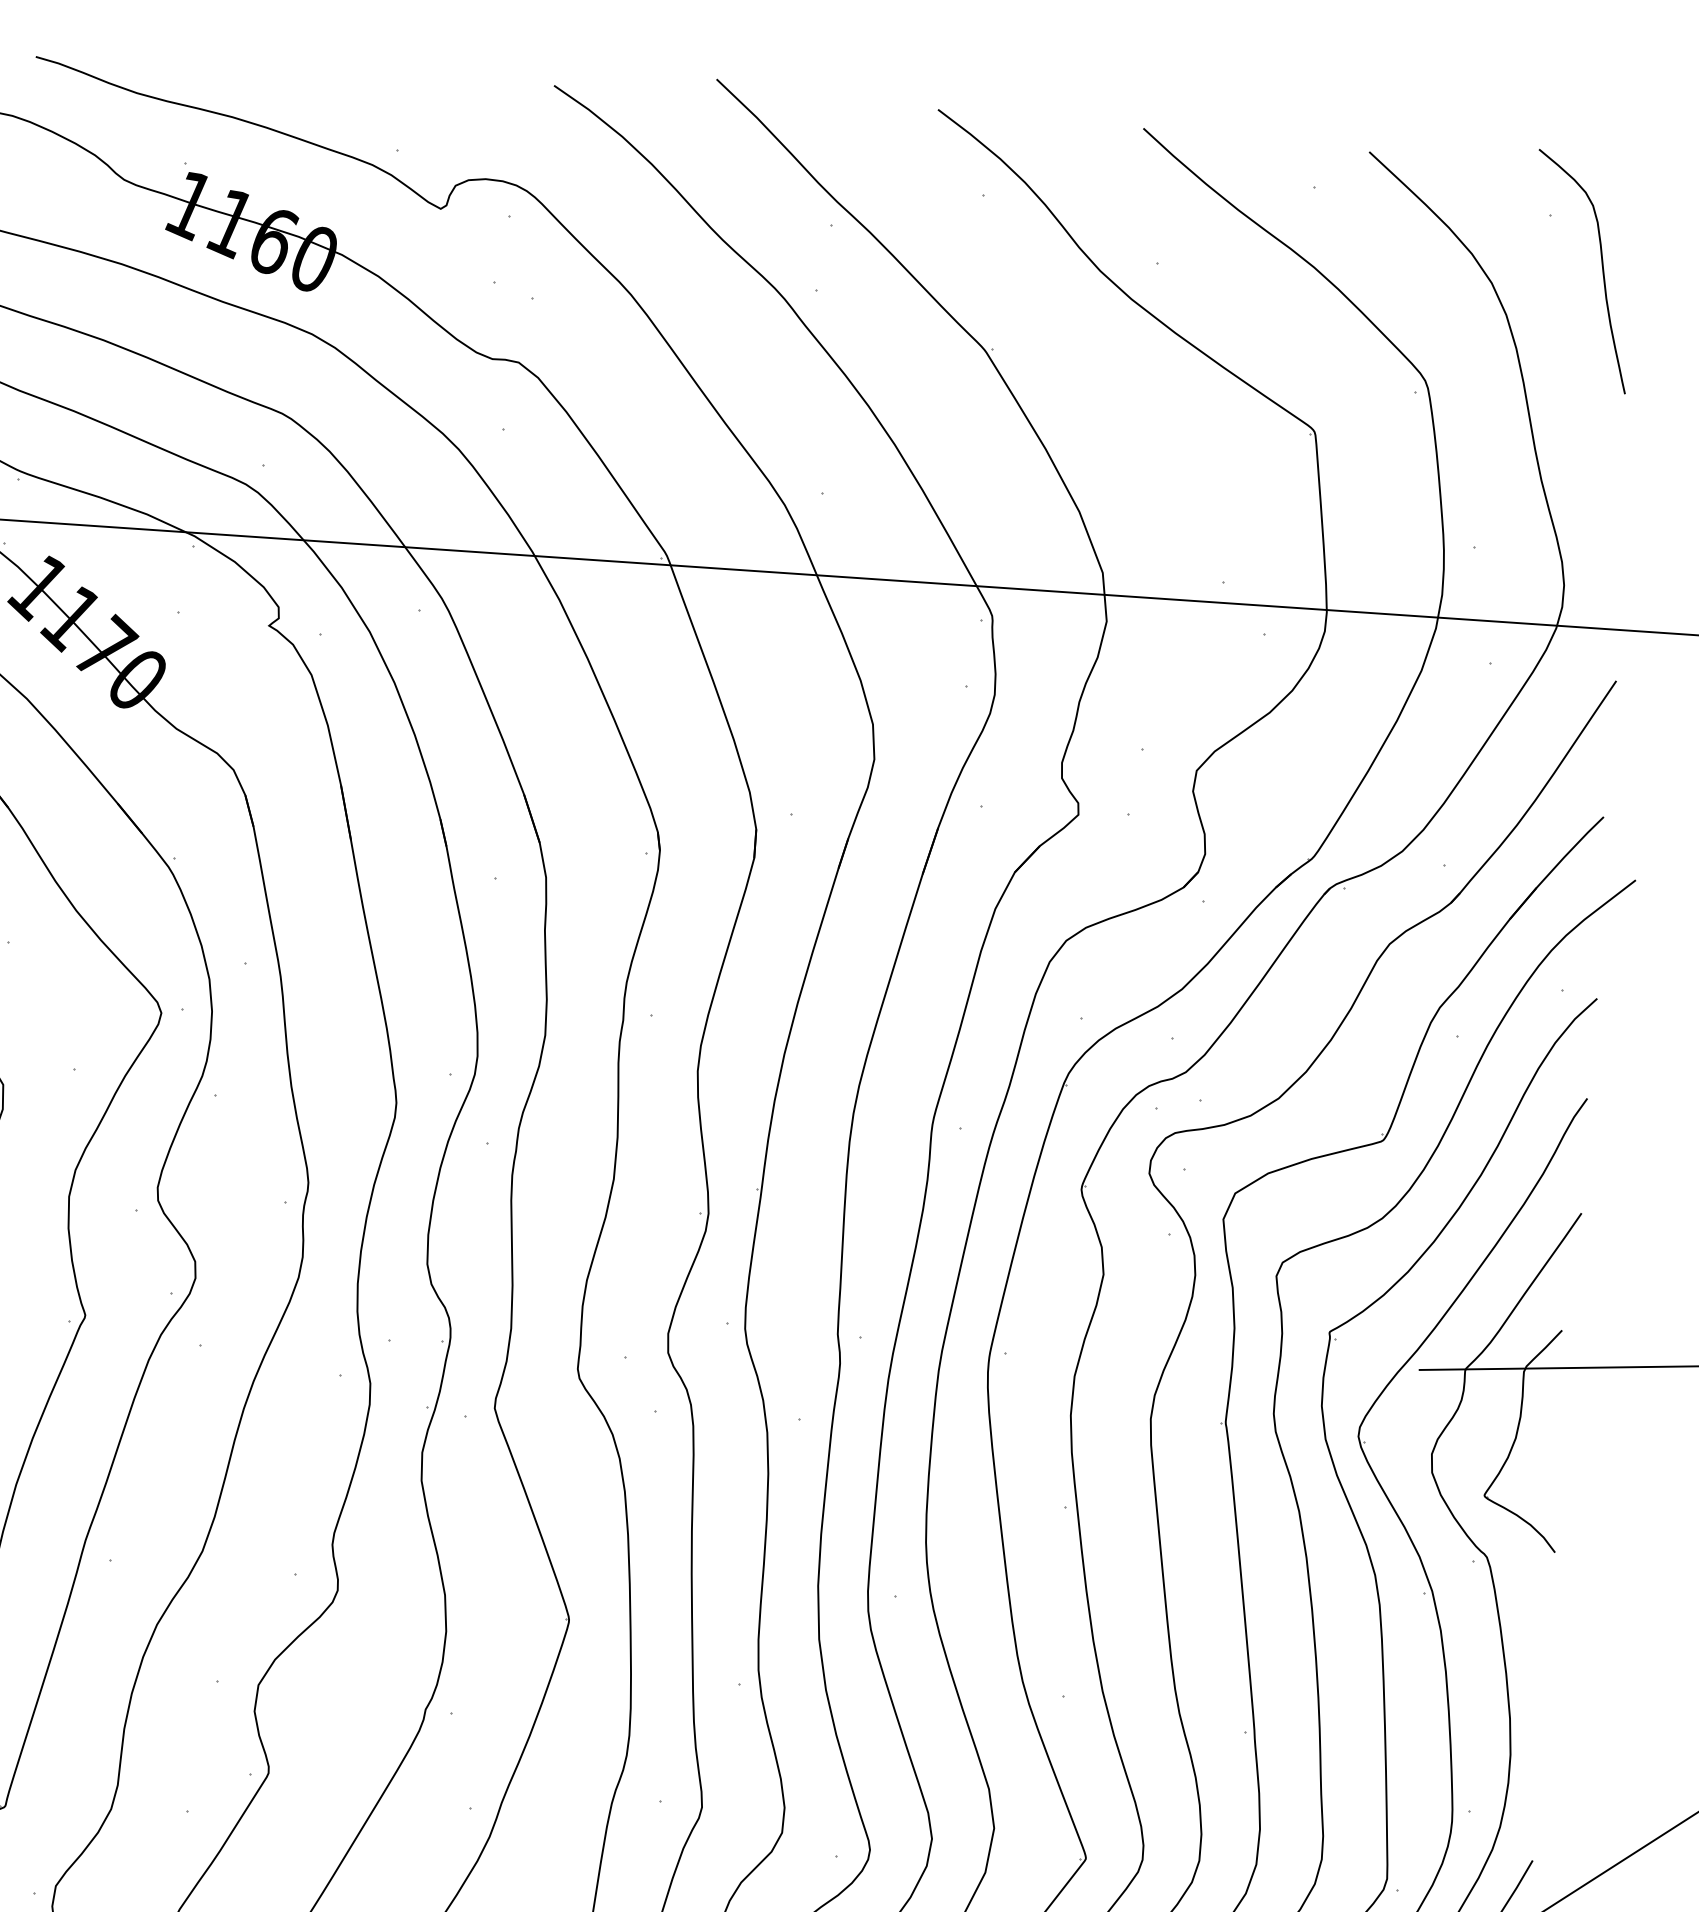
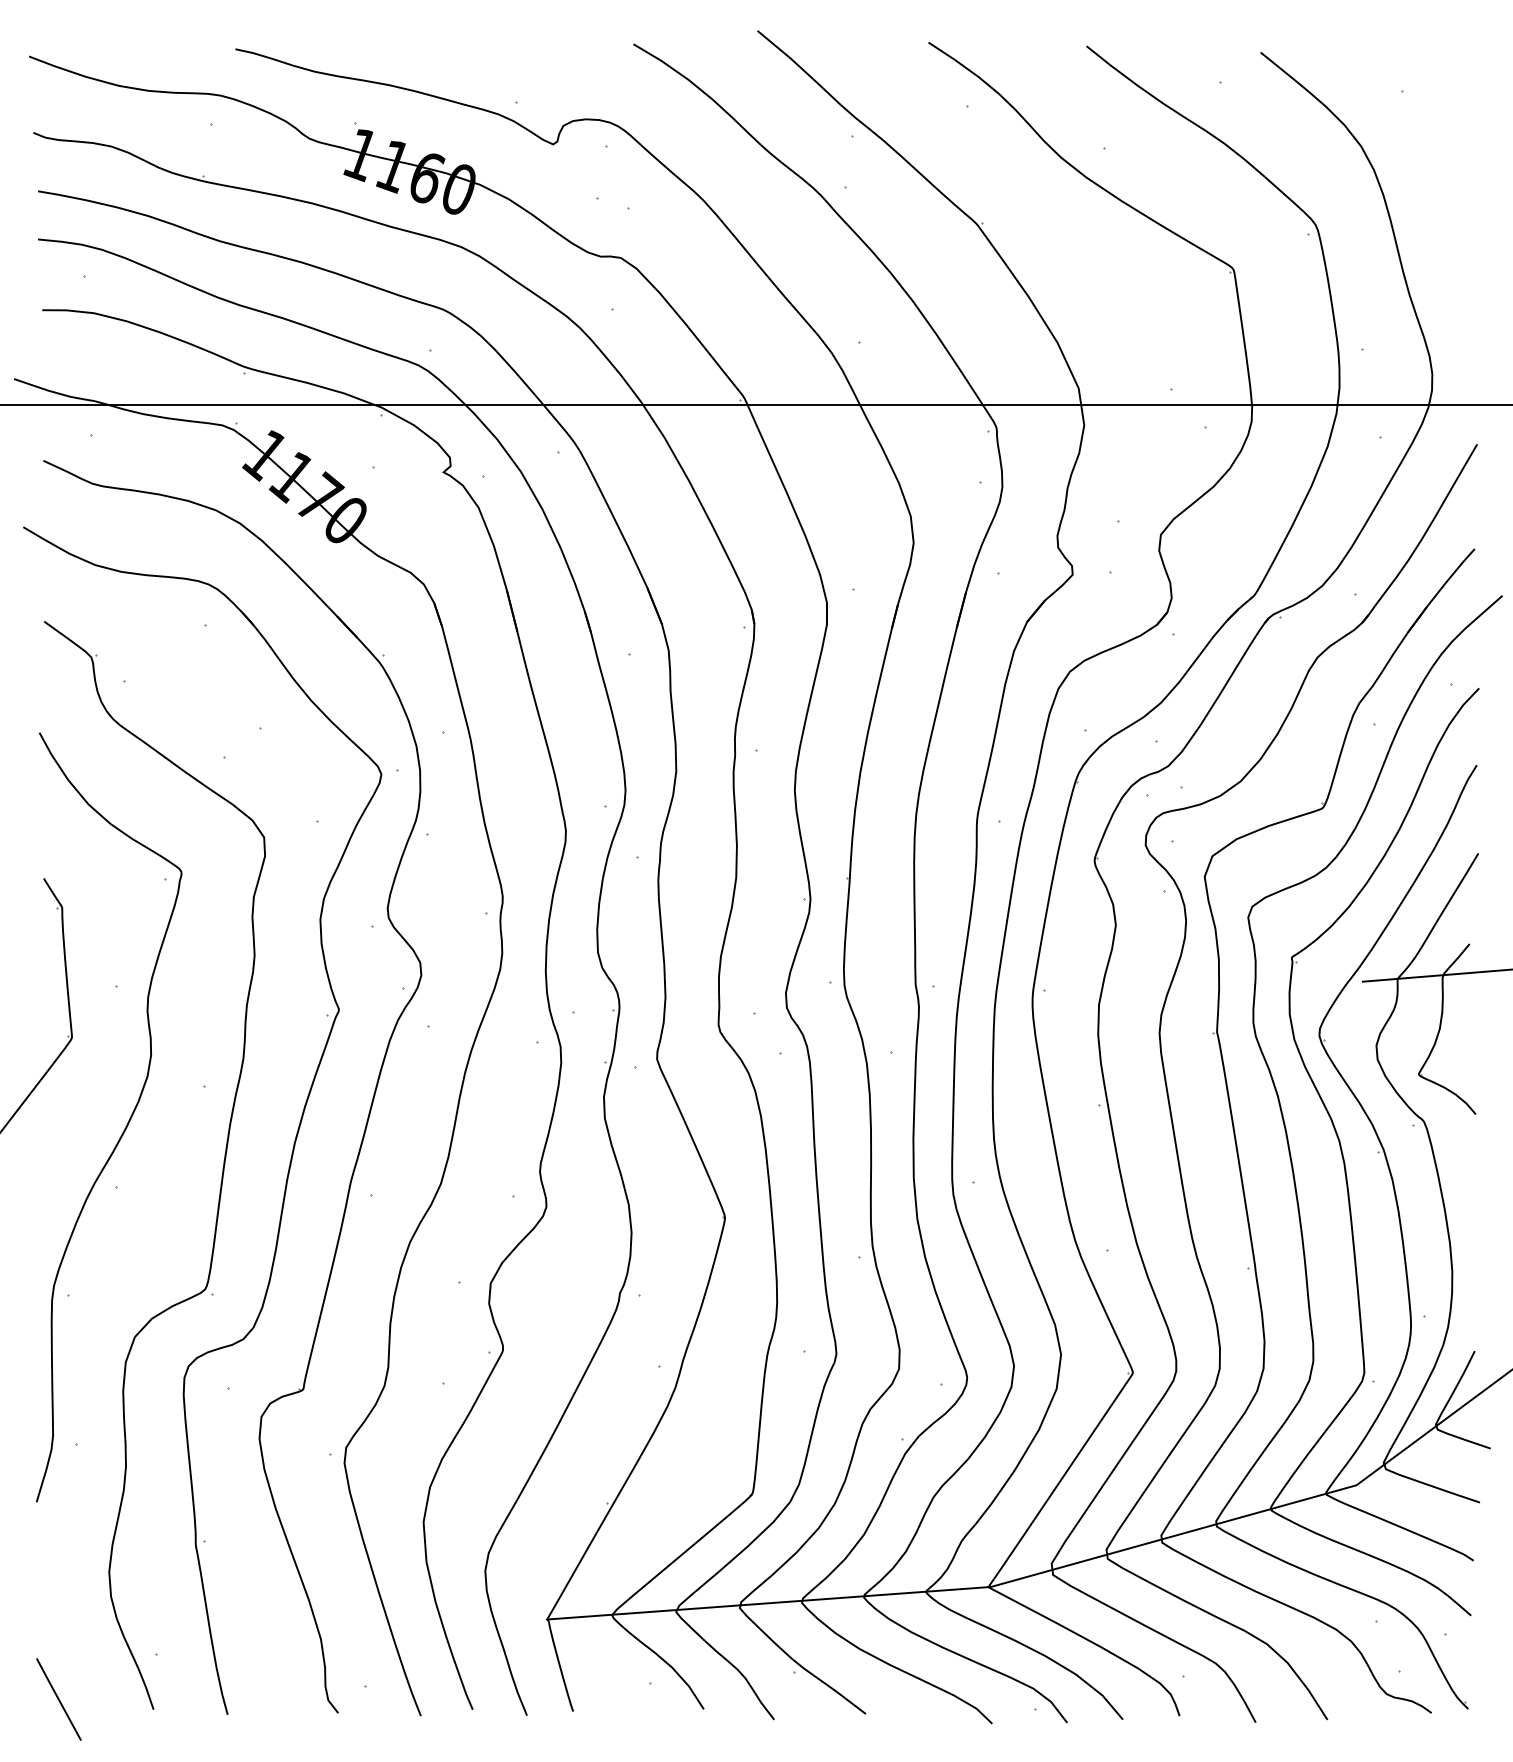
curve: (1601, 269) -> (1444, 130), removed

